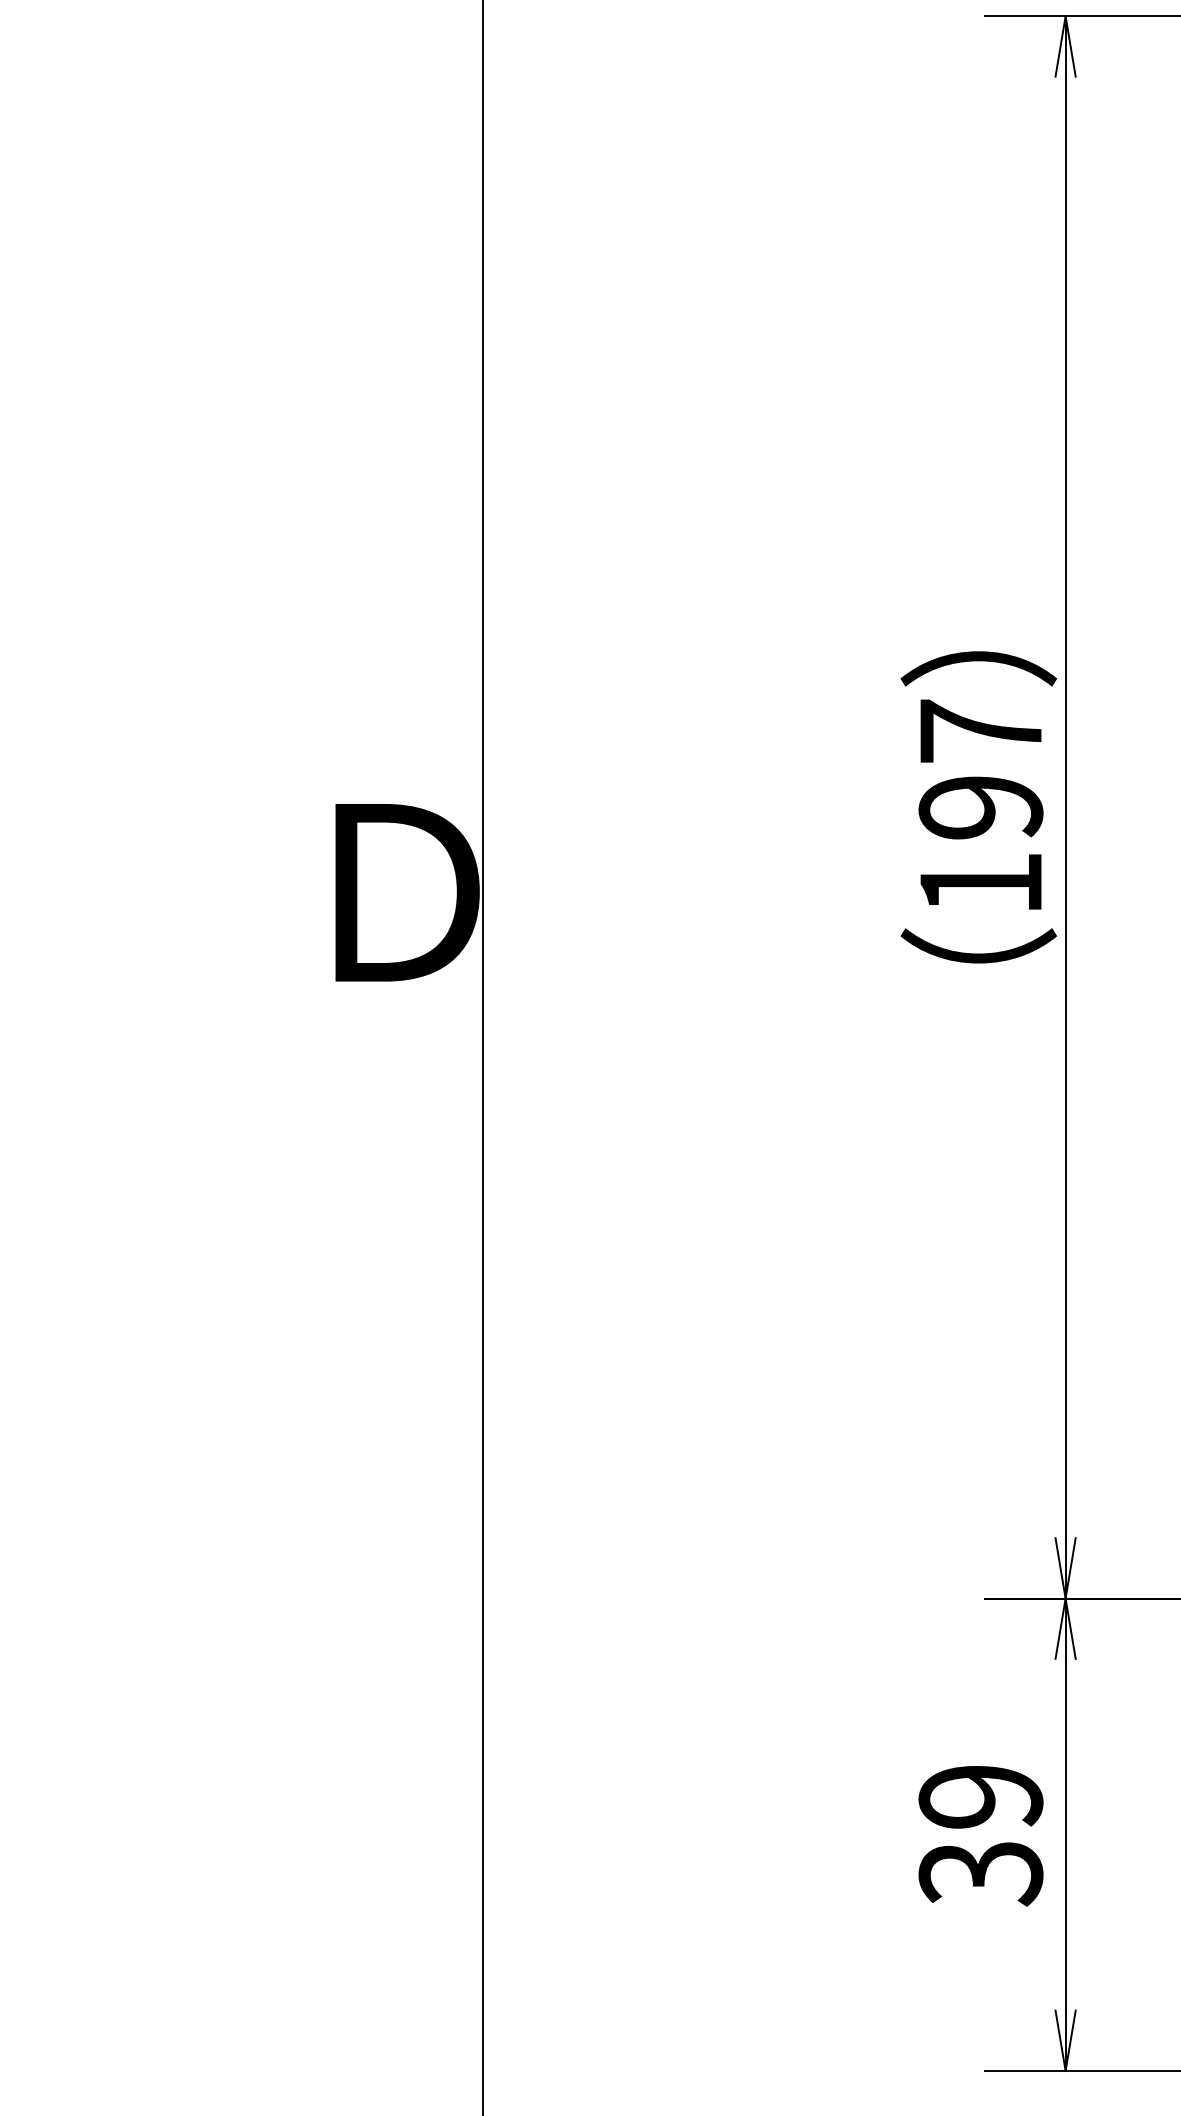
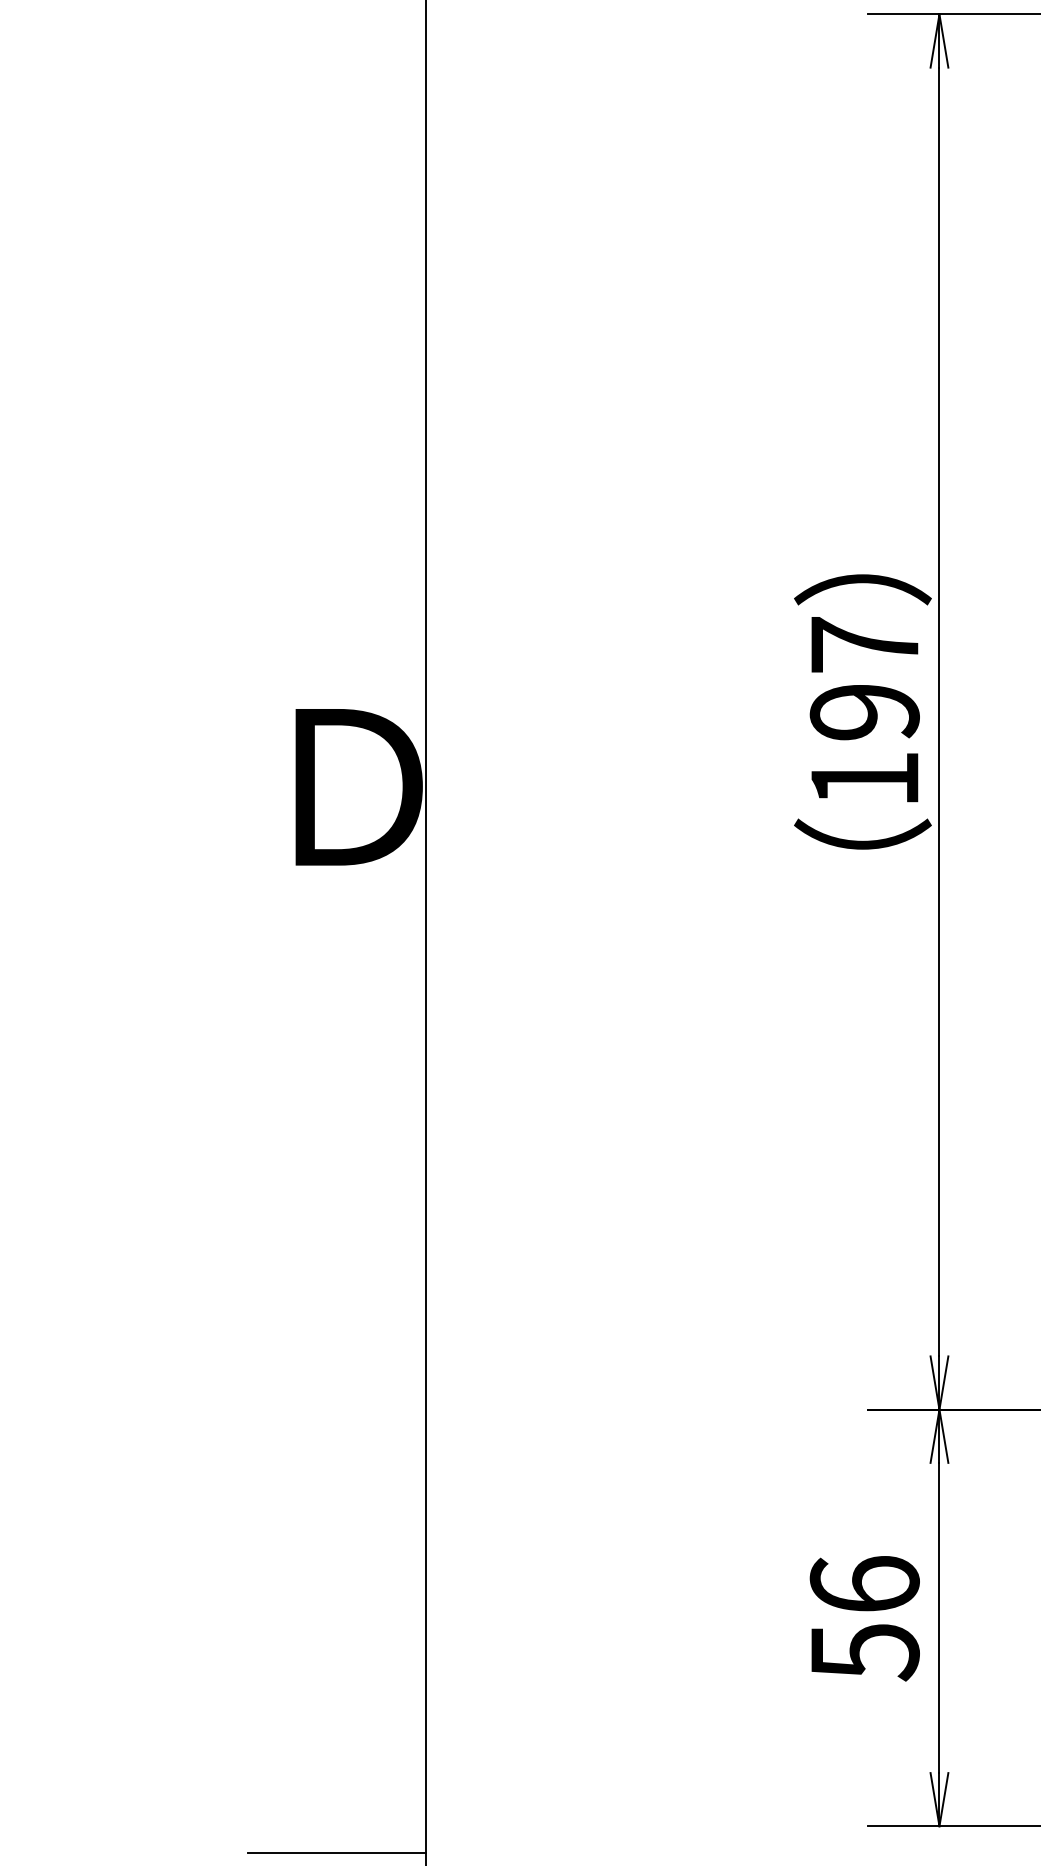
text: (980, 1835) -> (864, 1618), 39 -> 56
line: (381, 2100) -> (336, 1852), added

